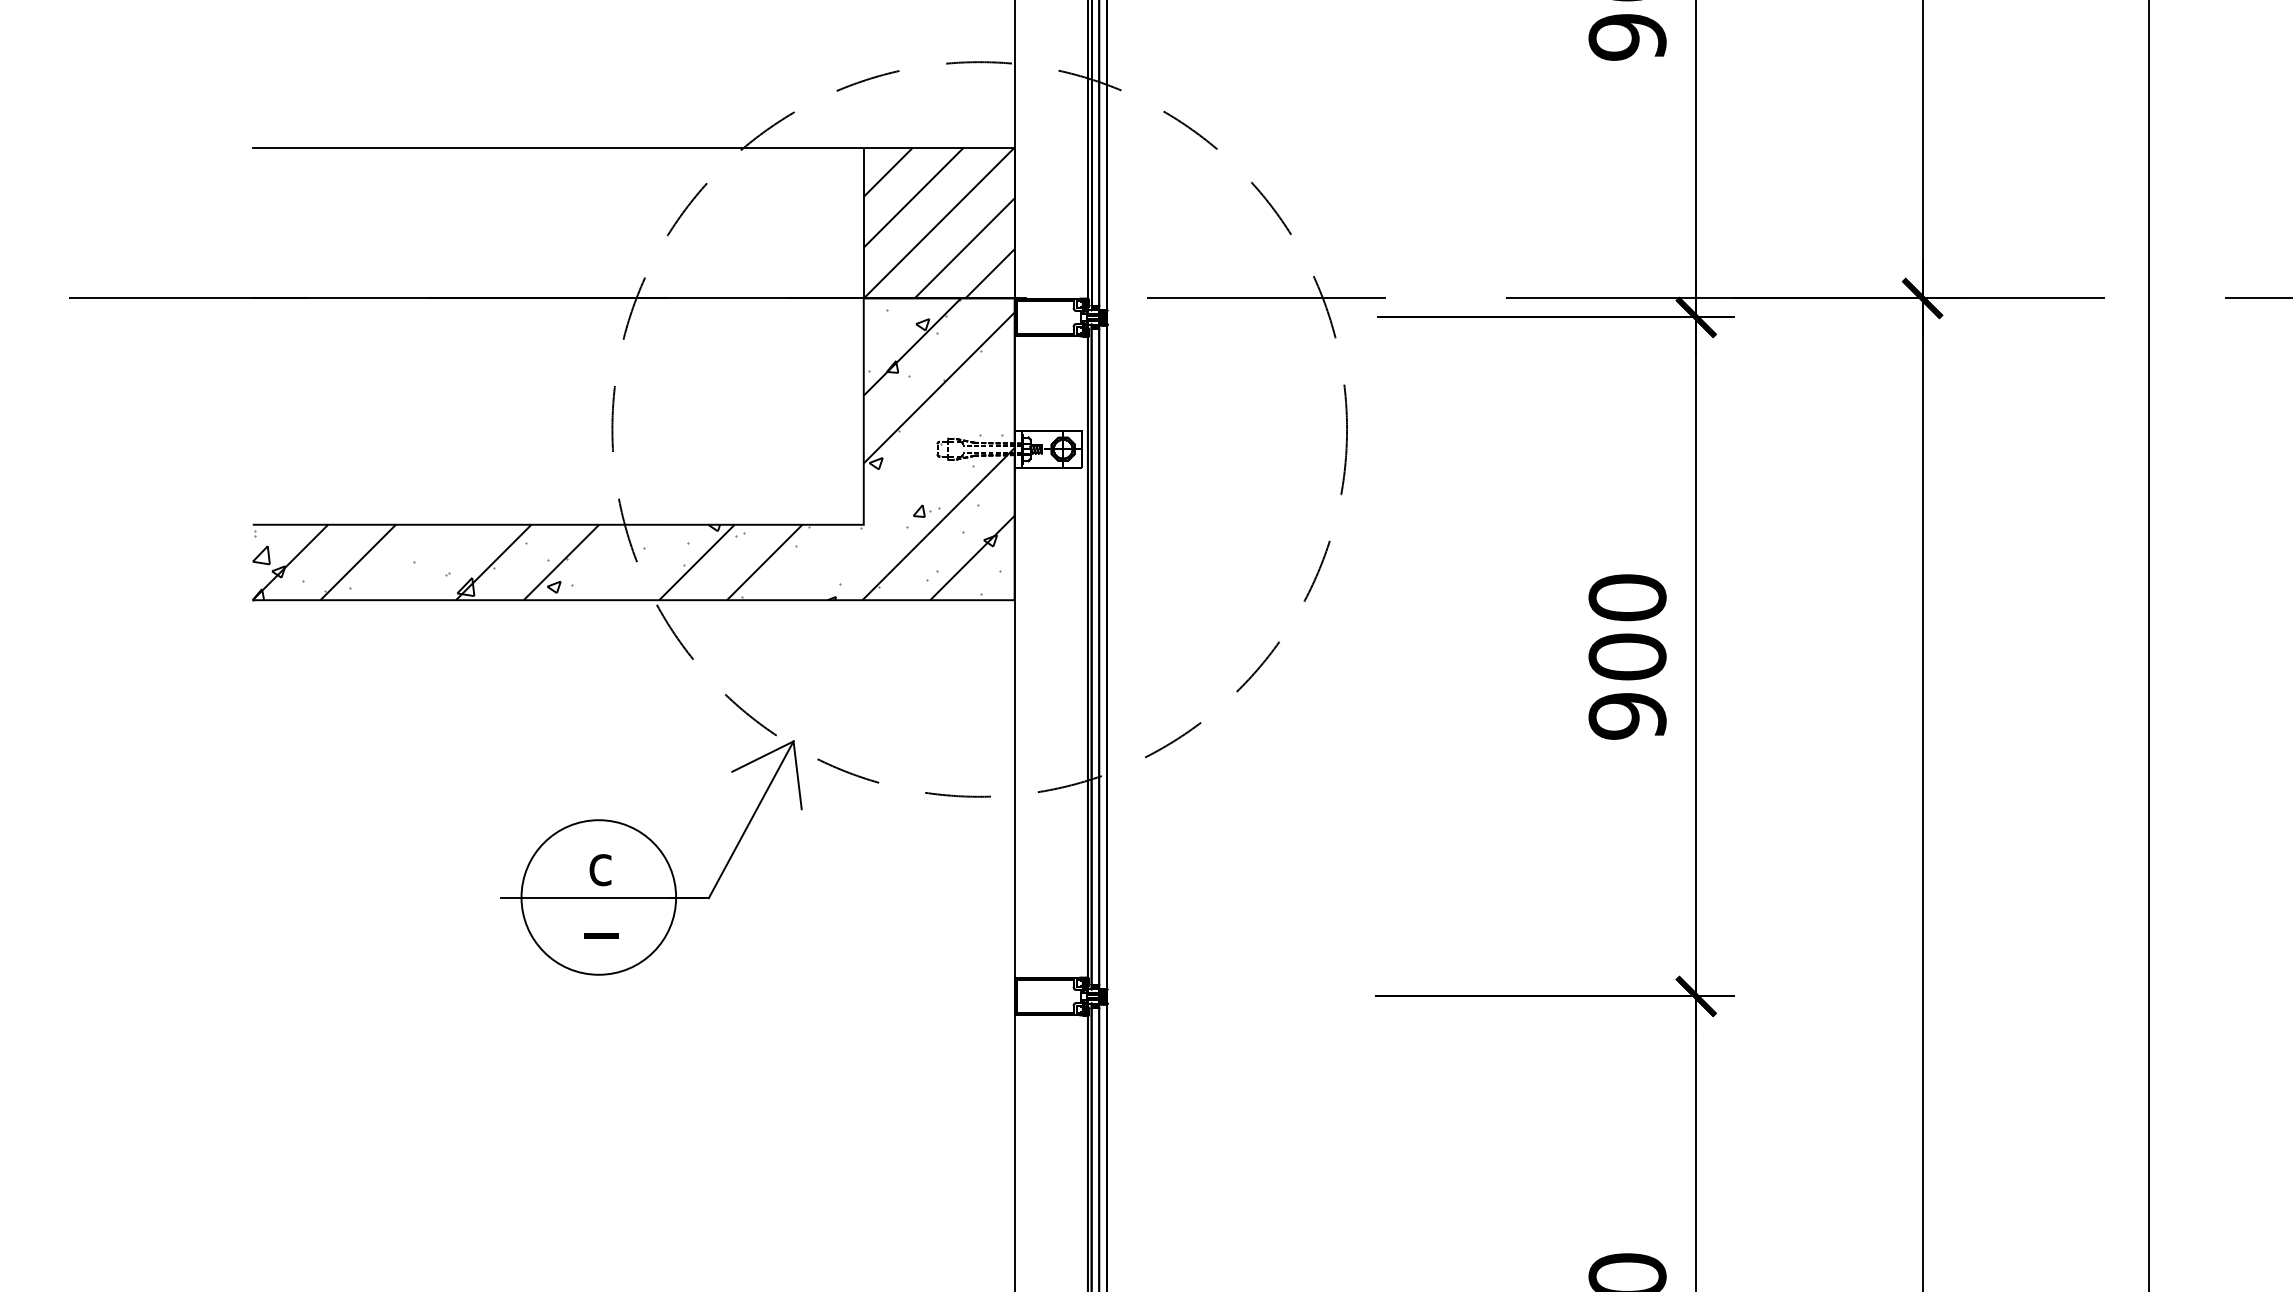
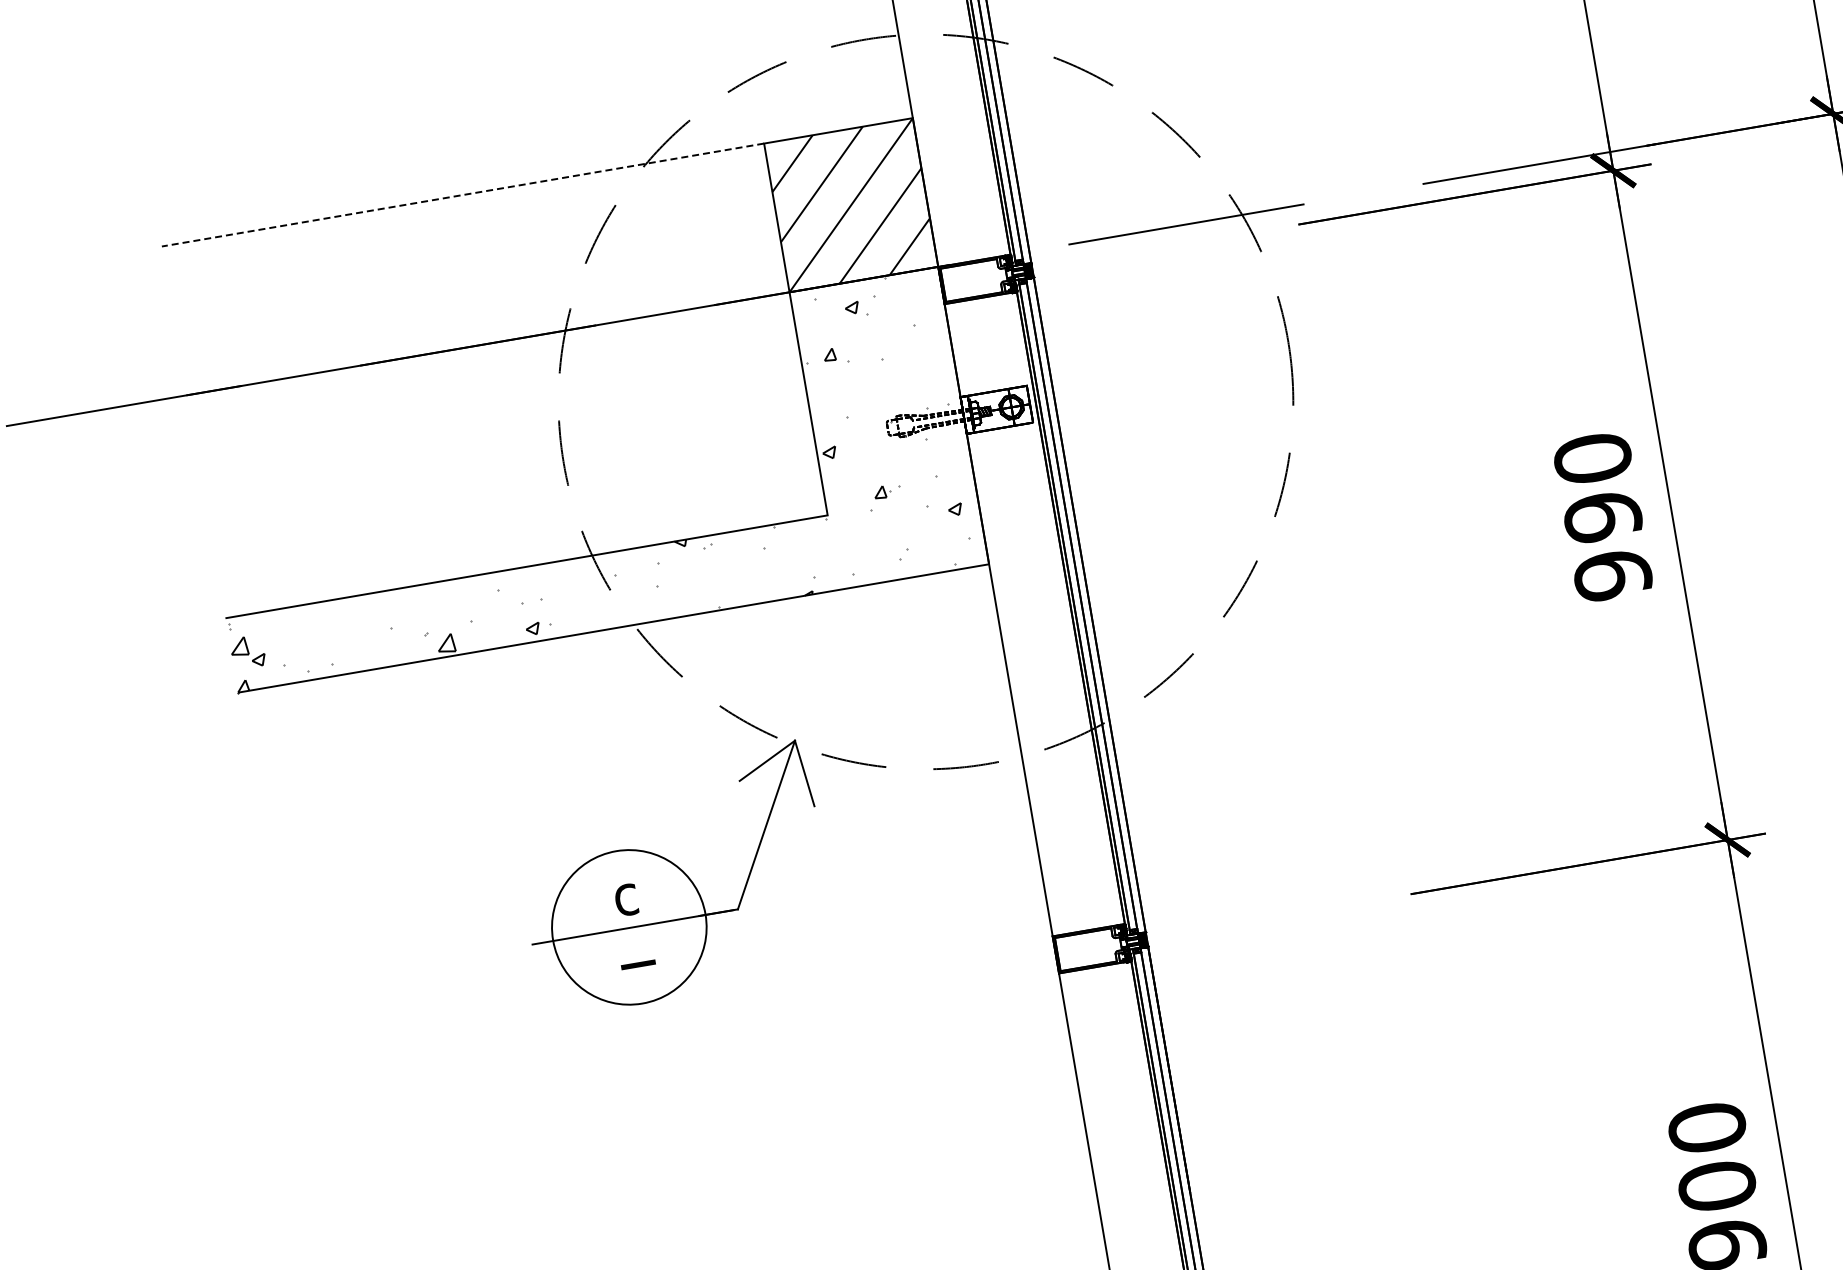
line: (557, 147) -> (462, 195), solid -> dashed
hatch: (633, 449) -> (588, 479), removed
text: (1627, 656) -> (1602, 516), 900 -> 990

